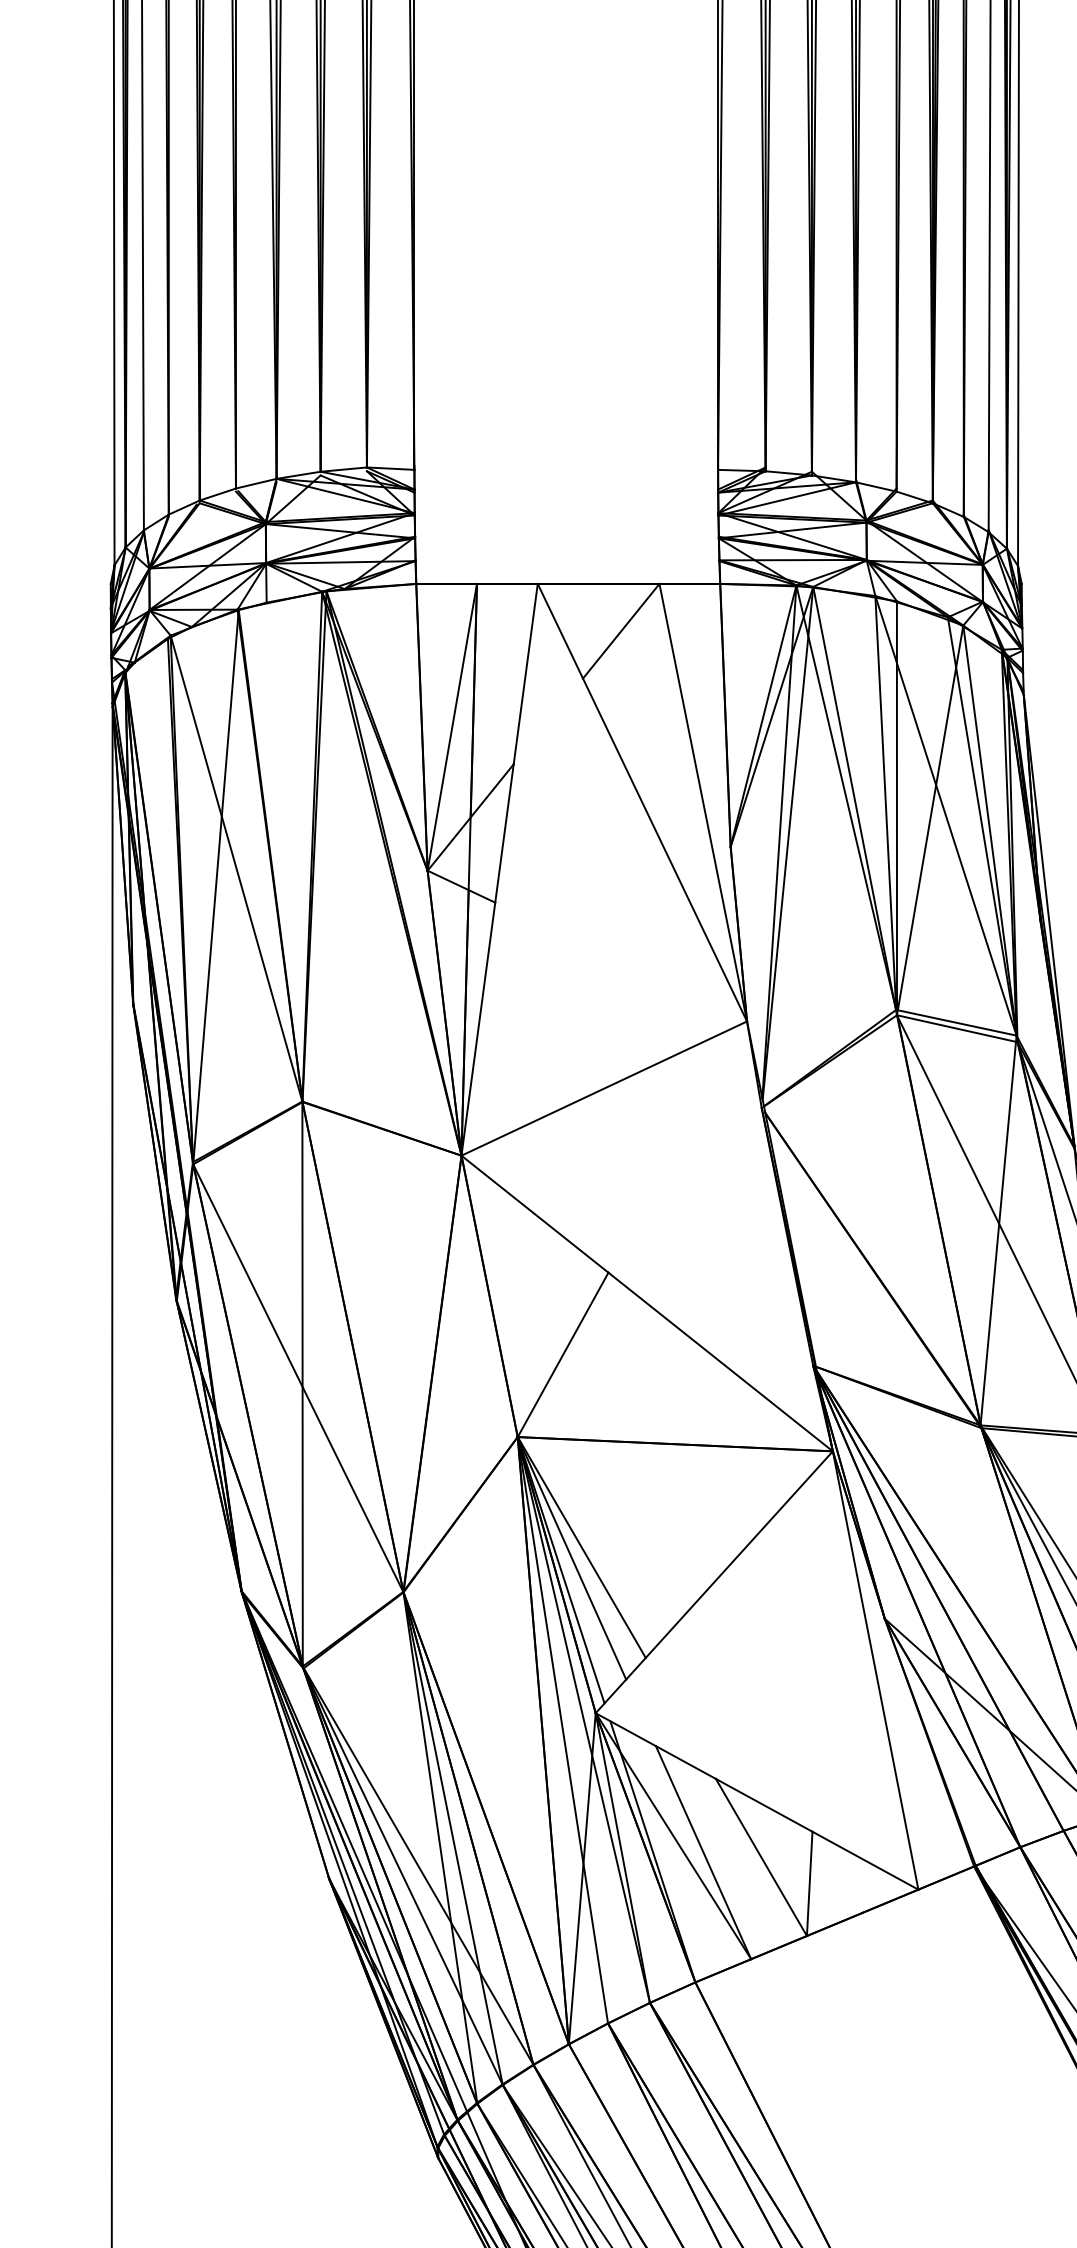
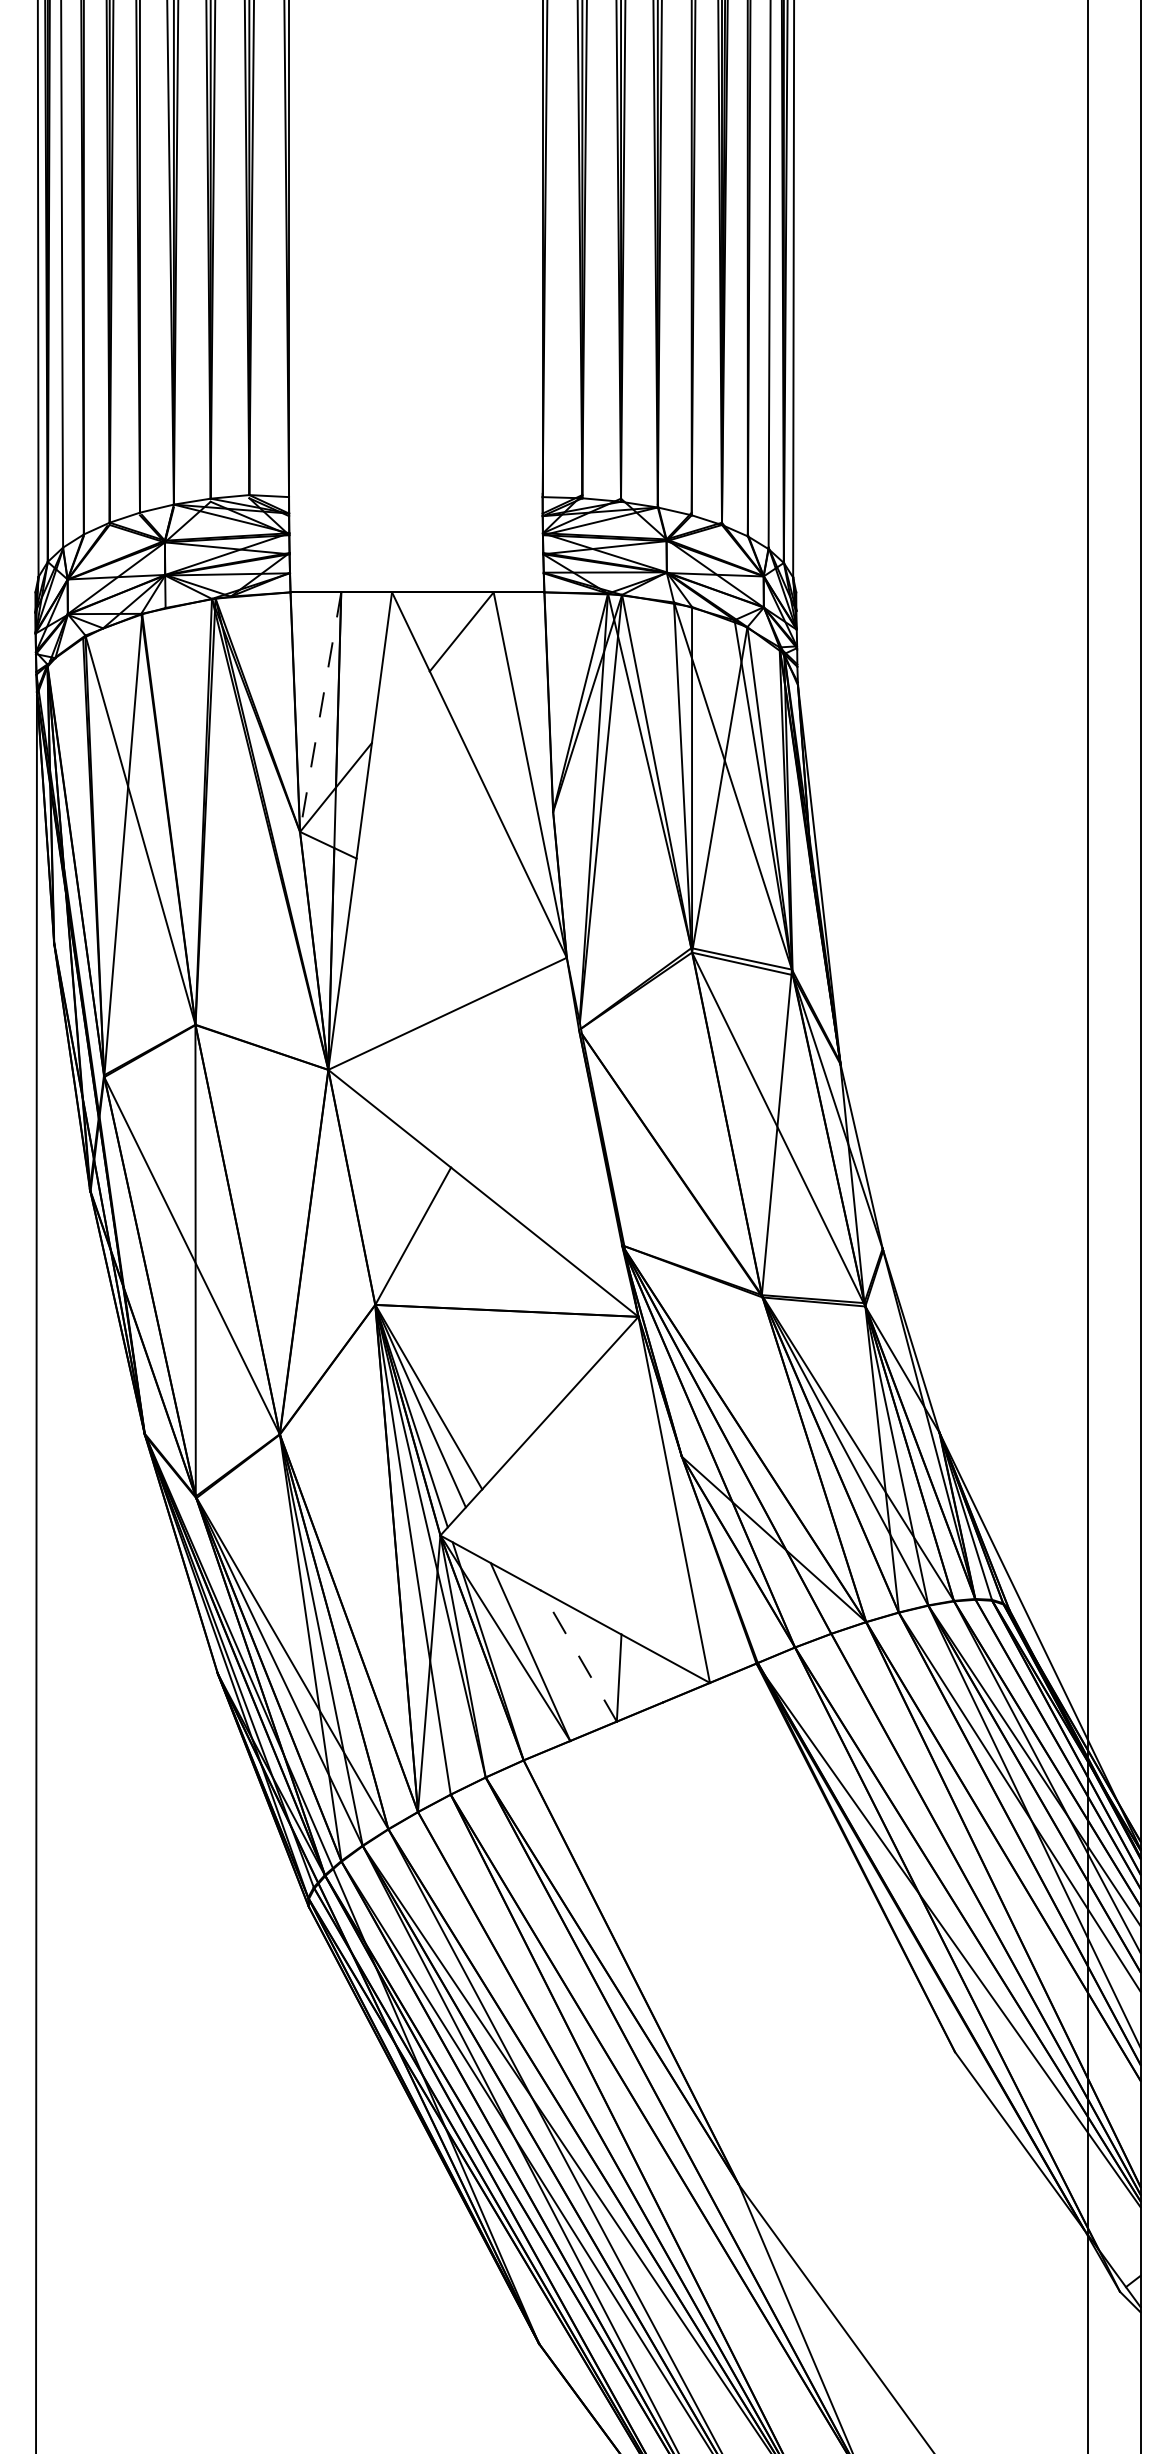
line: (452, 727) -> (320, 712), solid -> dashed
line: (761, 1858) -> (578, 1656), solid -> dashed

